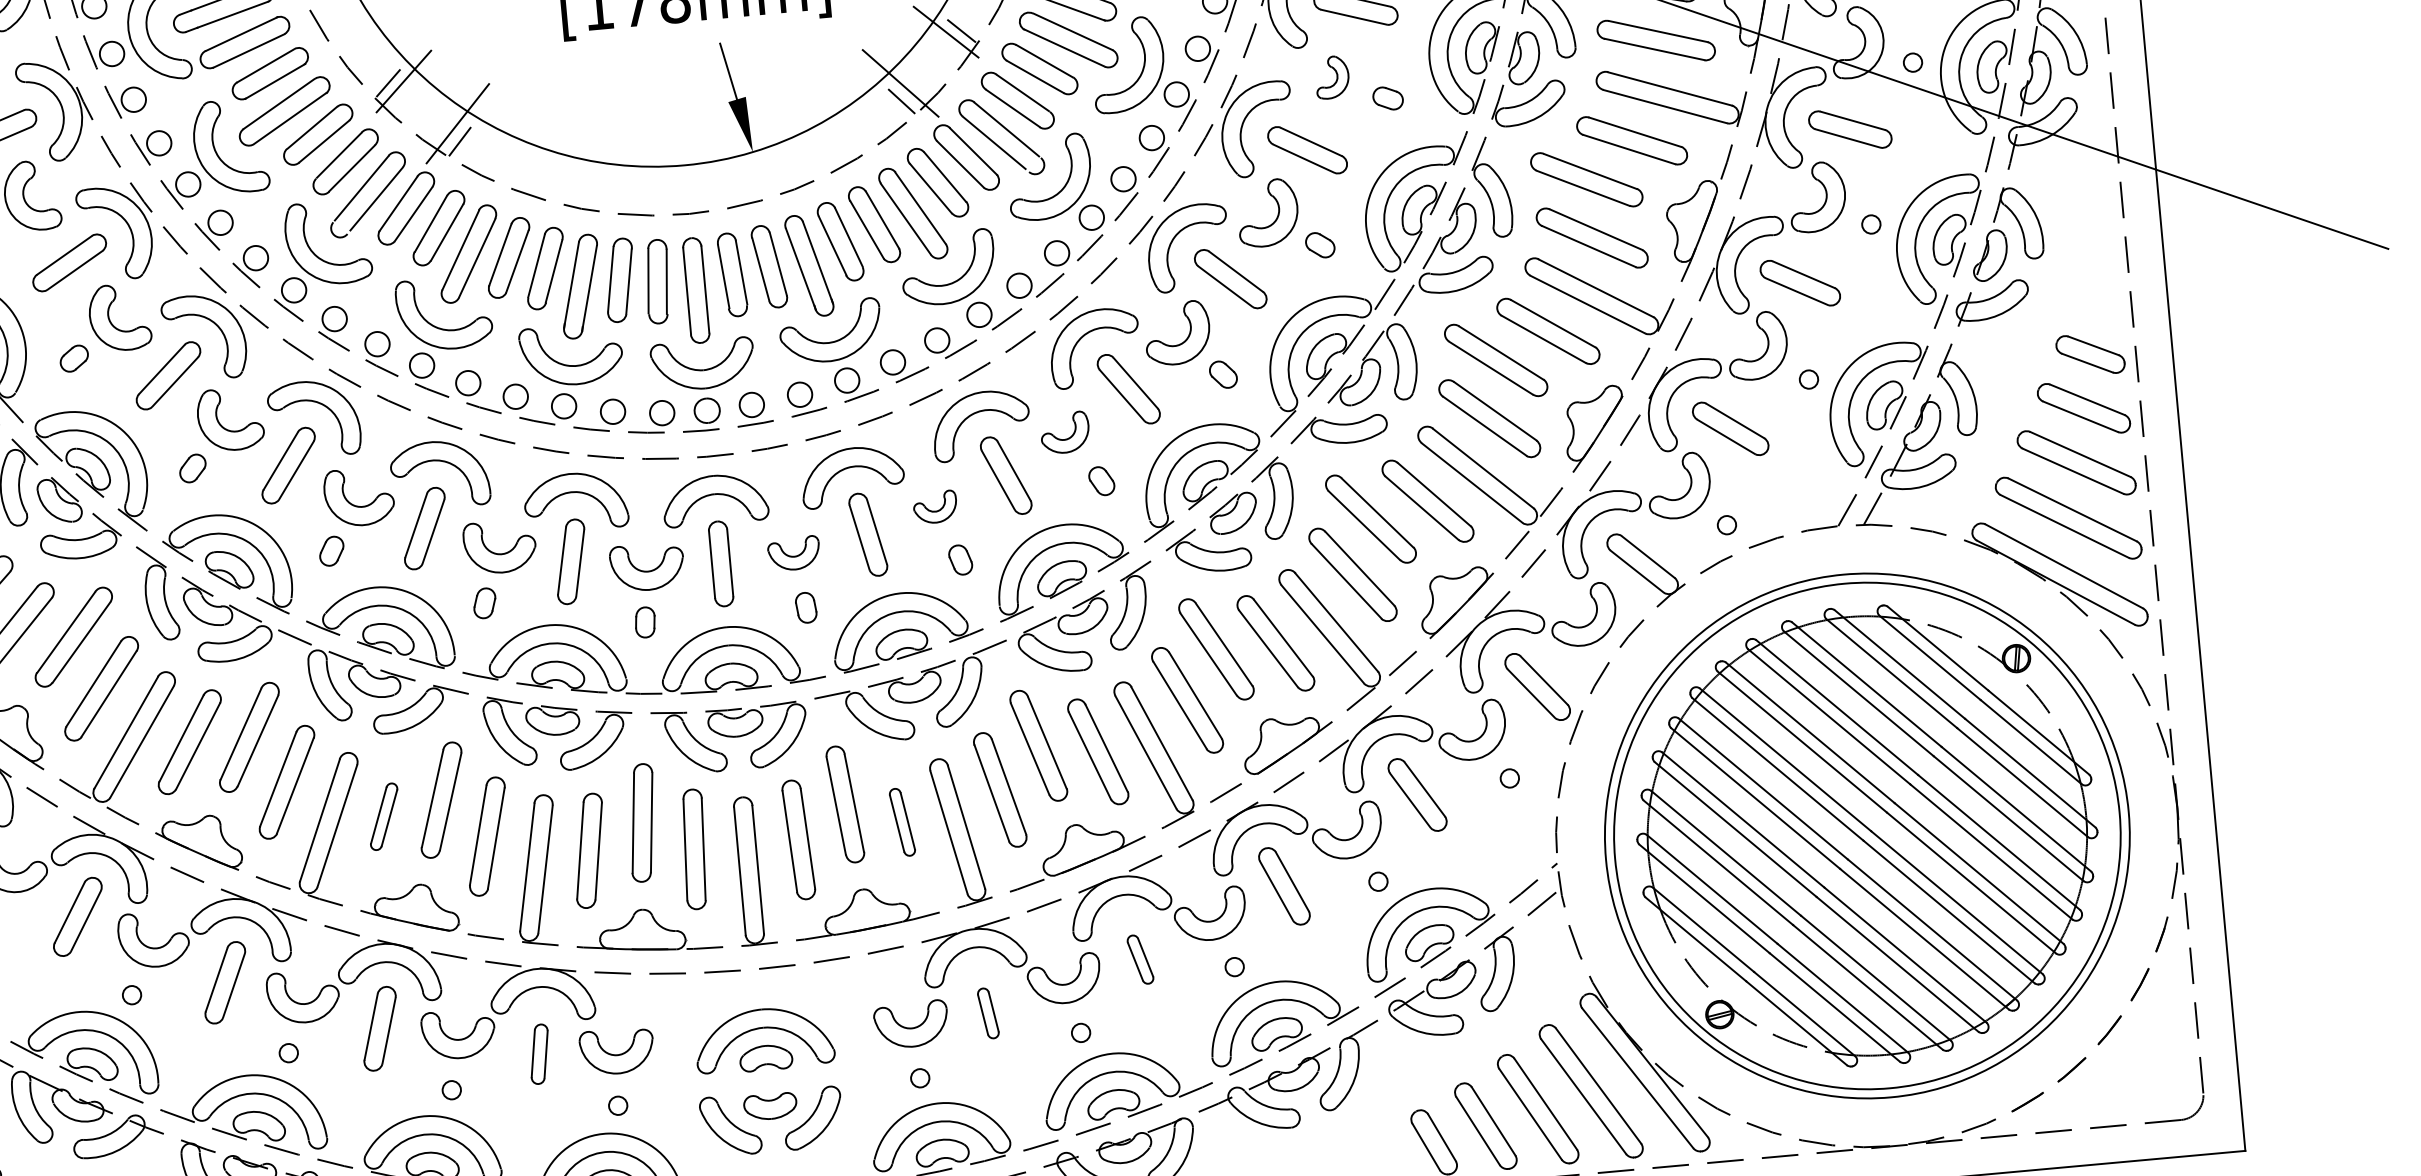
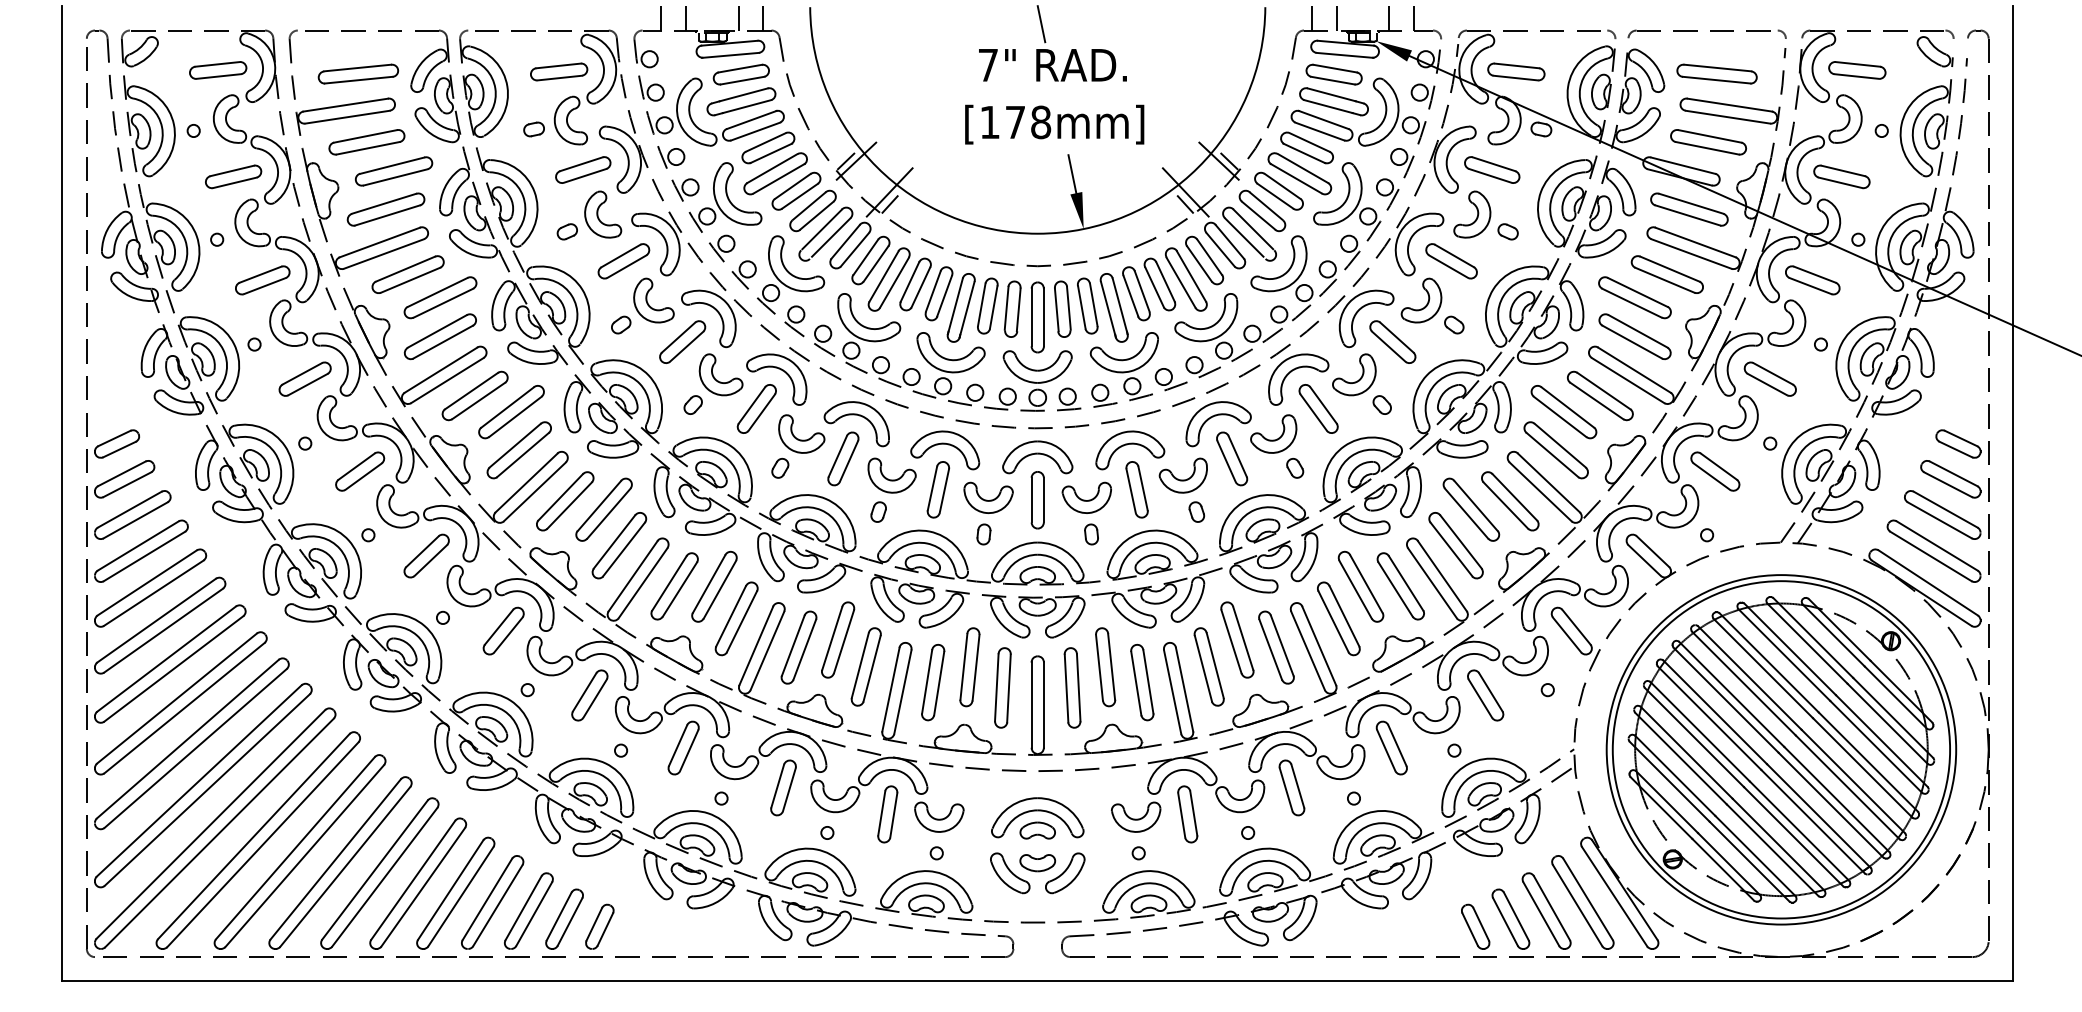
part: (1332, 77) -> (1472, 214), size x1.67
part: (1064, 432) -> (1273, 433), size x1.43
part: (934, 507) -> (1182, 475), size x1.67
part: (793, 553) -> (1086, 497), size x1.43
part: (383, 816) -> (798, 647), size x1.67
part: (902, 822) -> (1142, 682), size x1.67
part: (1139, 959) -> (1291, 787), size x1.67
part: (987, 1013) -> (1187, 814), size x1.67
part: (539, 1054) -> (887, 814), size x1.43

